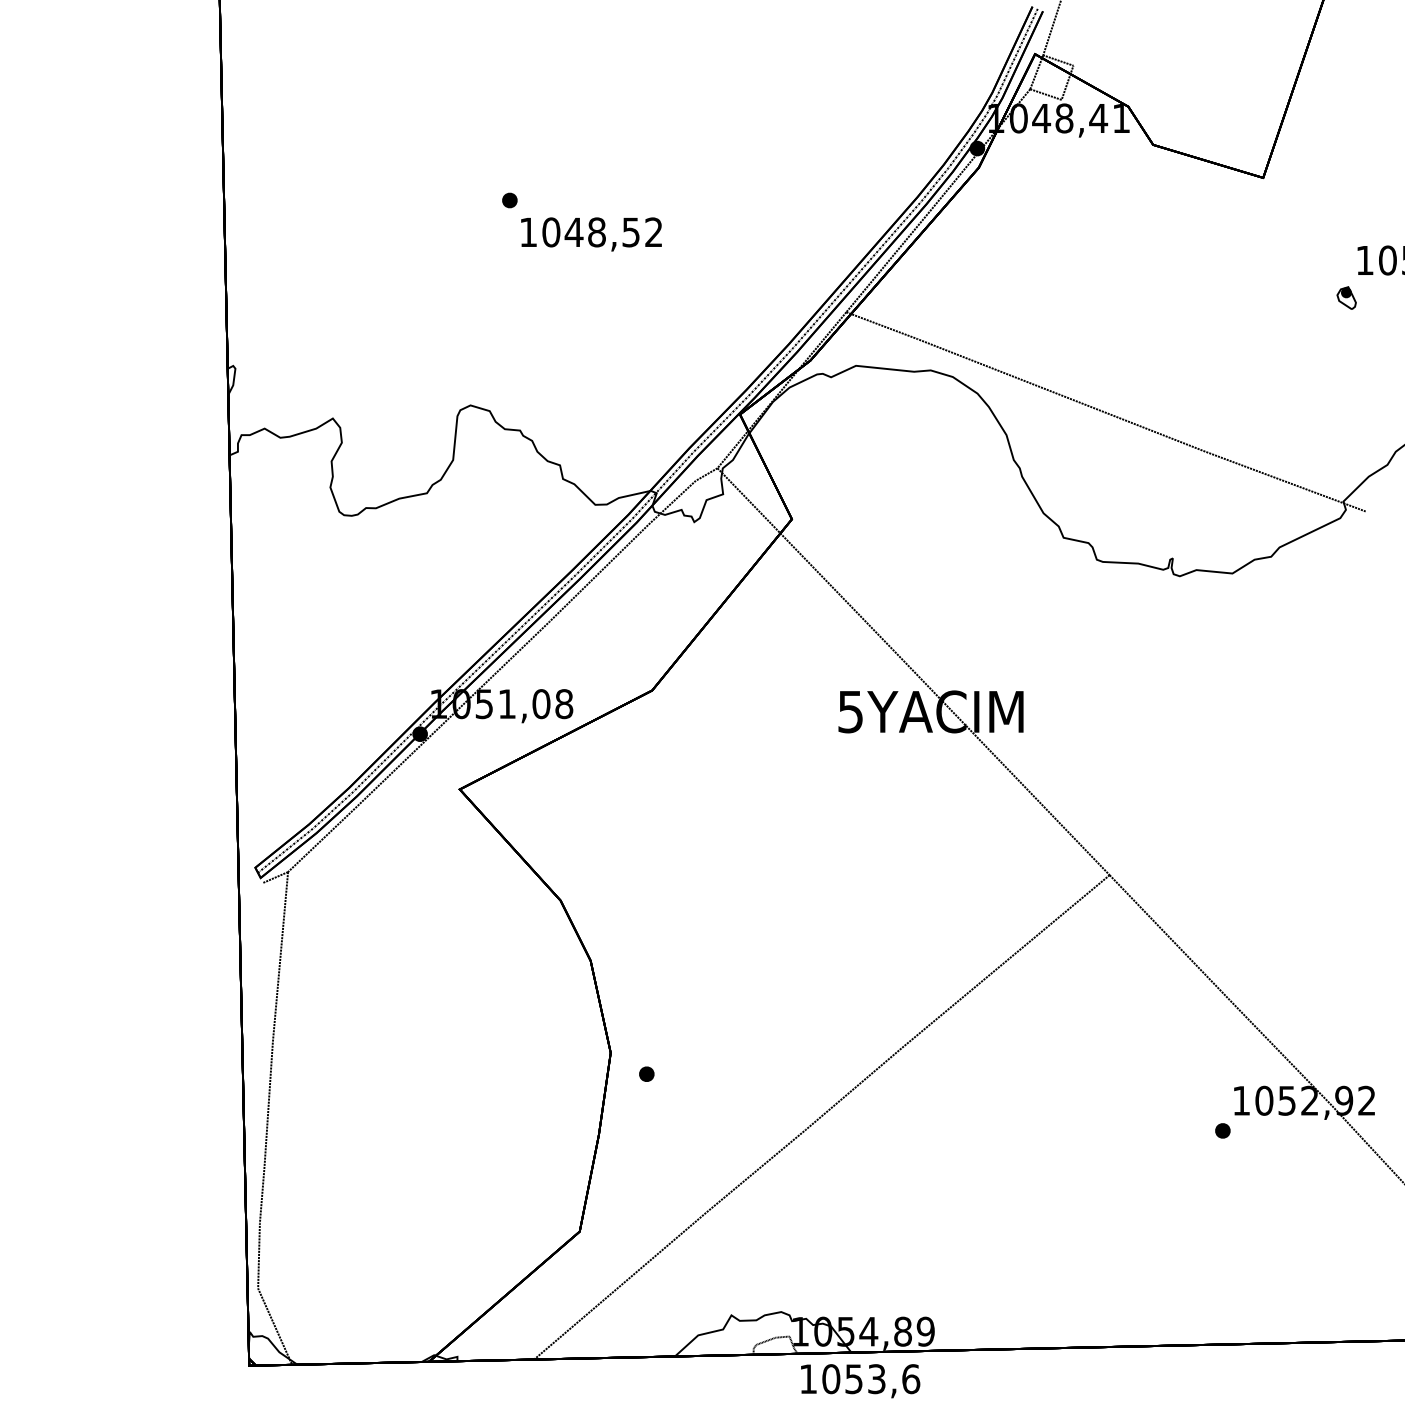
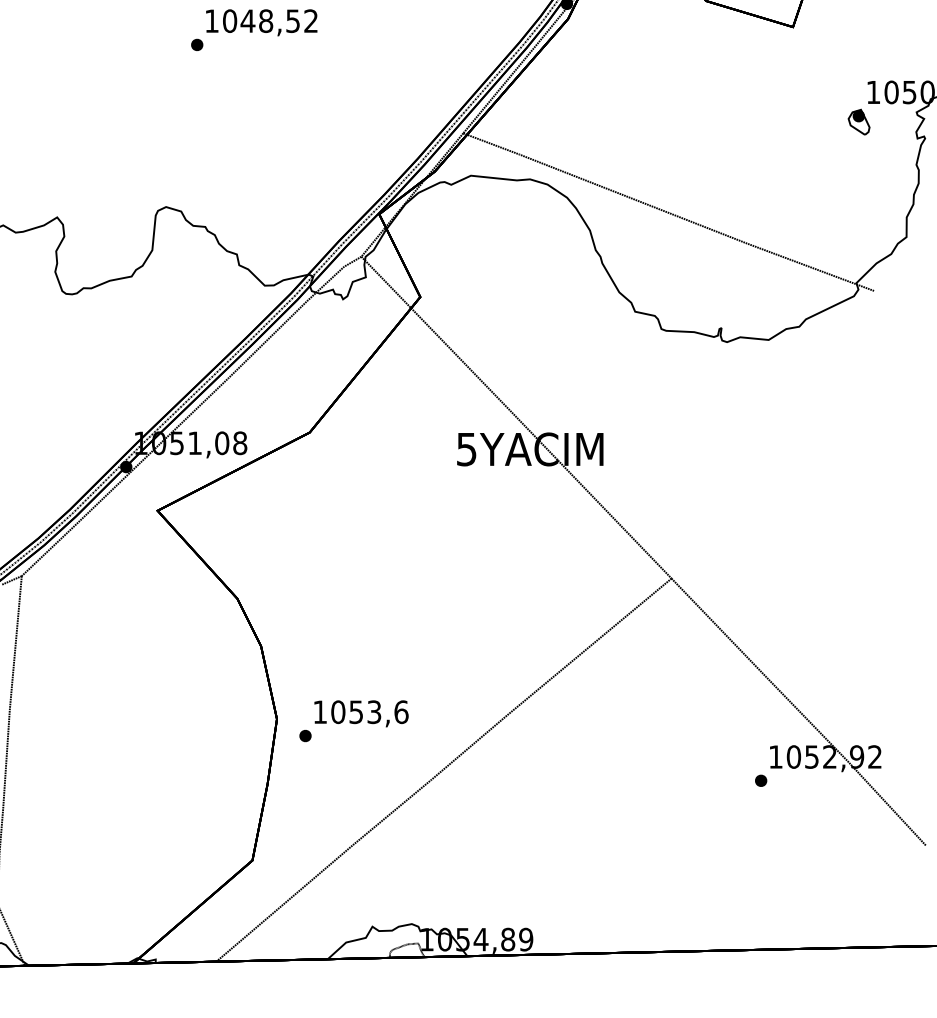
text: (591, 234) -> (261, 22), moved
part: (1346, 297) -> (858, 121), size x1.43
text: (860, 1381) -> (361, 714), moved

